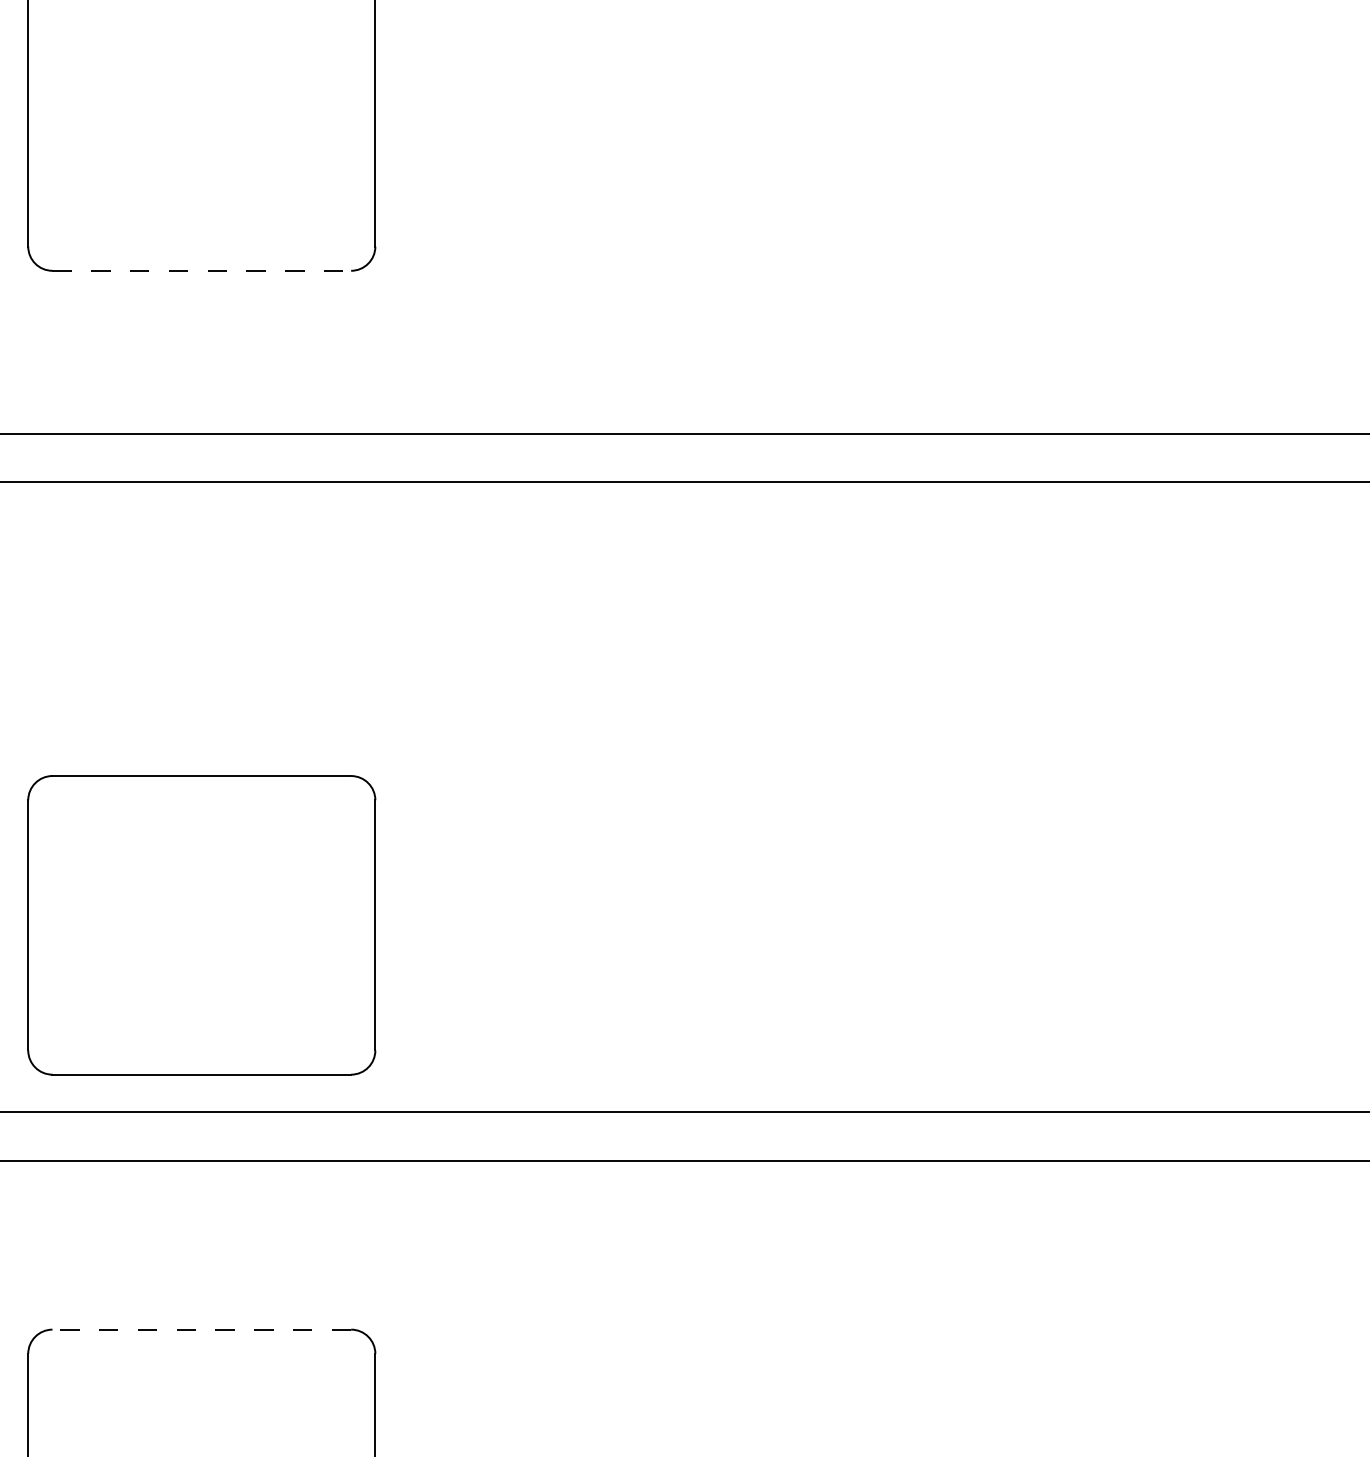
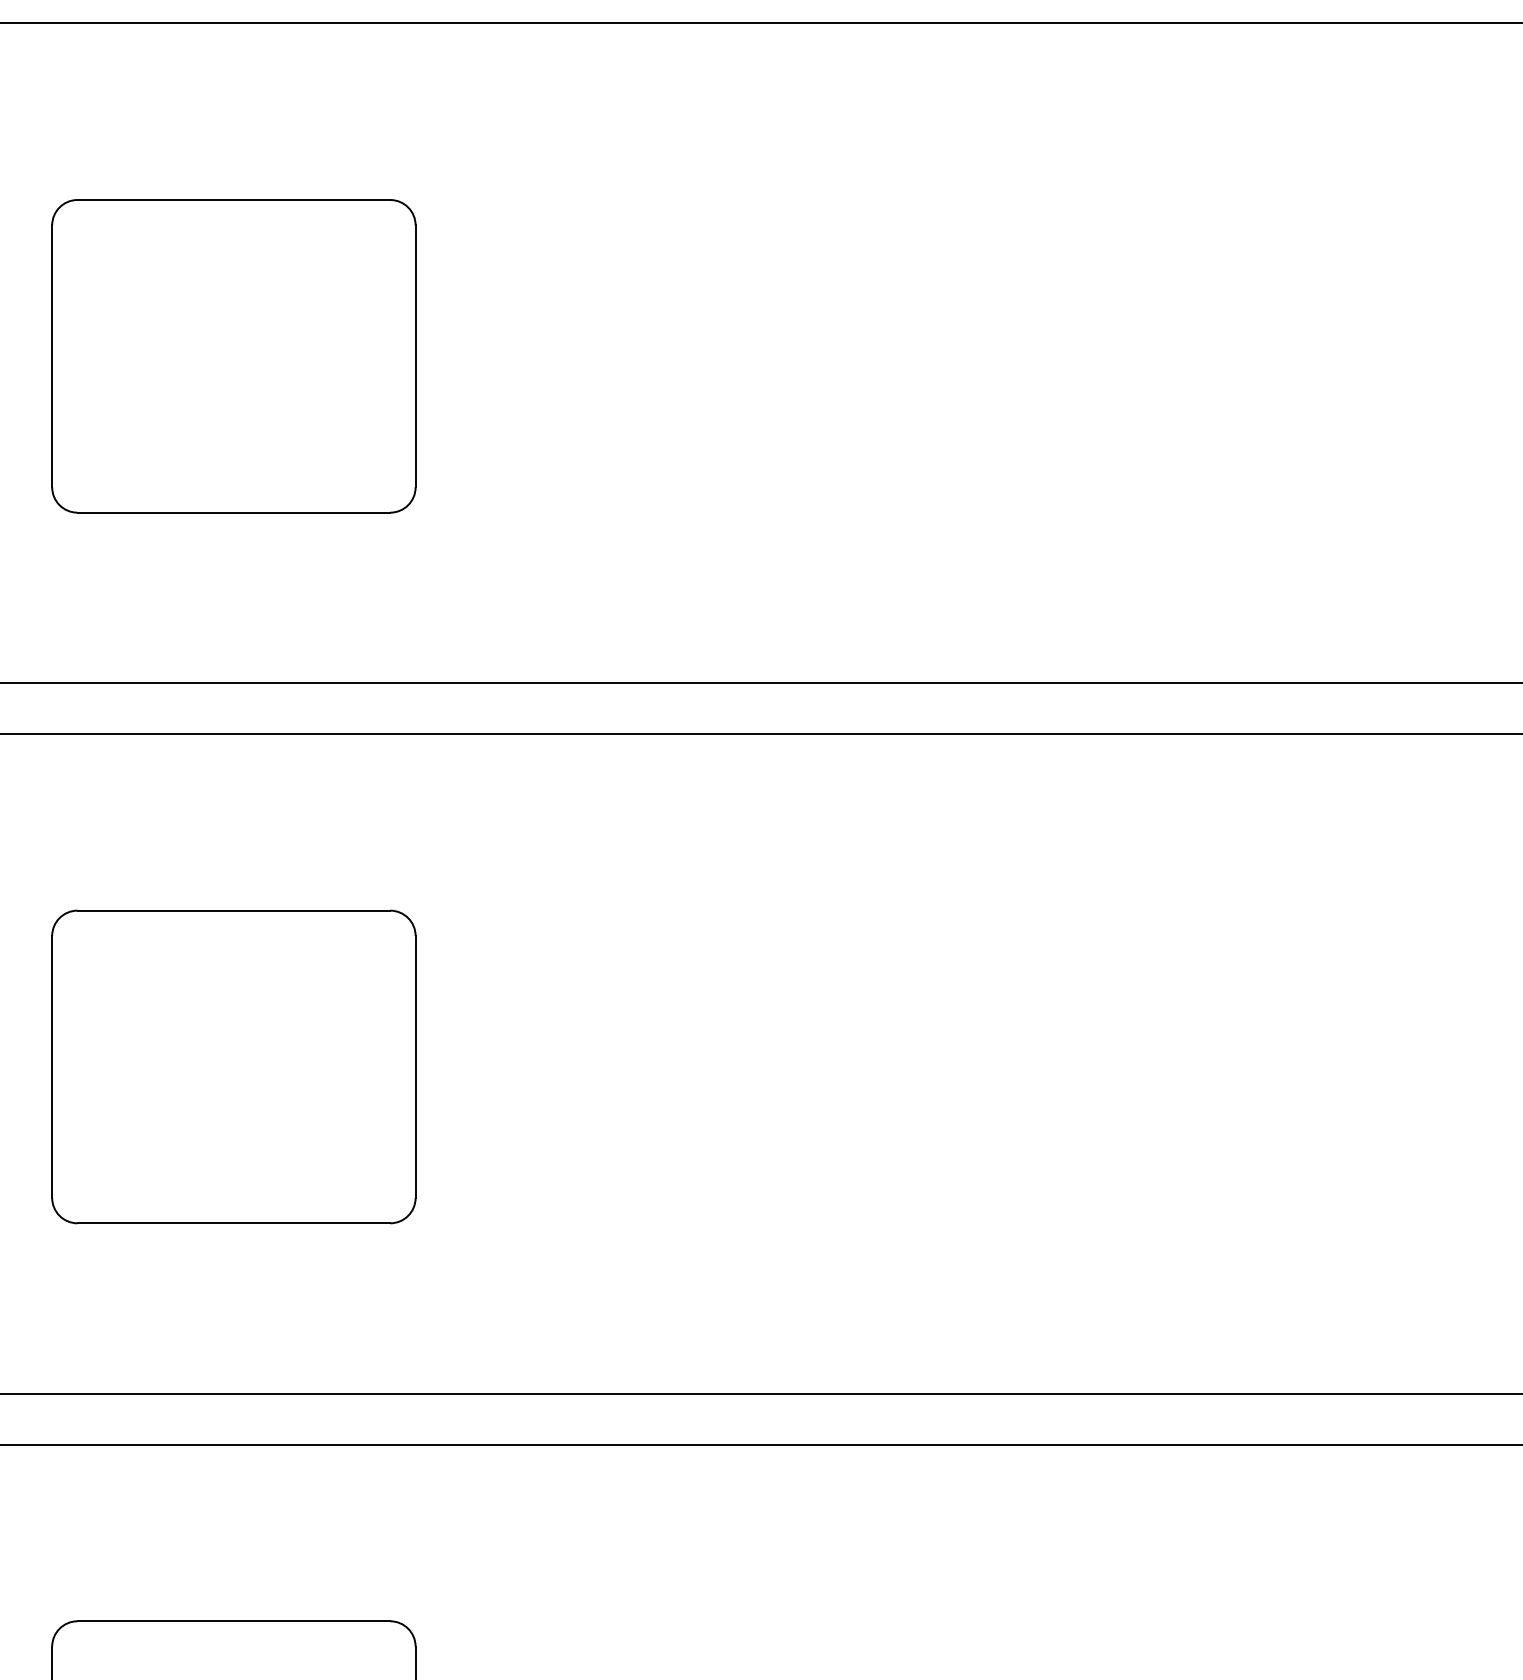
line: (202, 270) -> (234, 512), dashed -> solid
part: (201, 924) -> (233, 1066), moved
line: (201, 1329) -> (233, 1621), dashed -> solid

